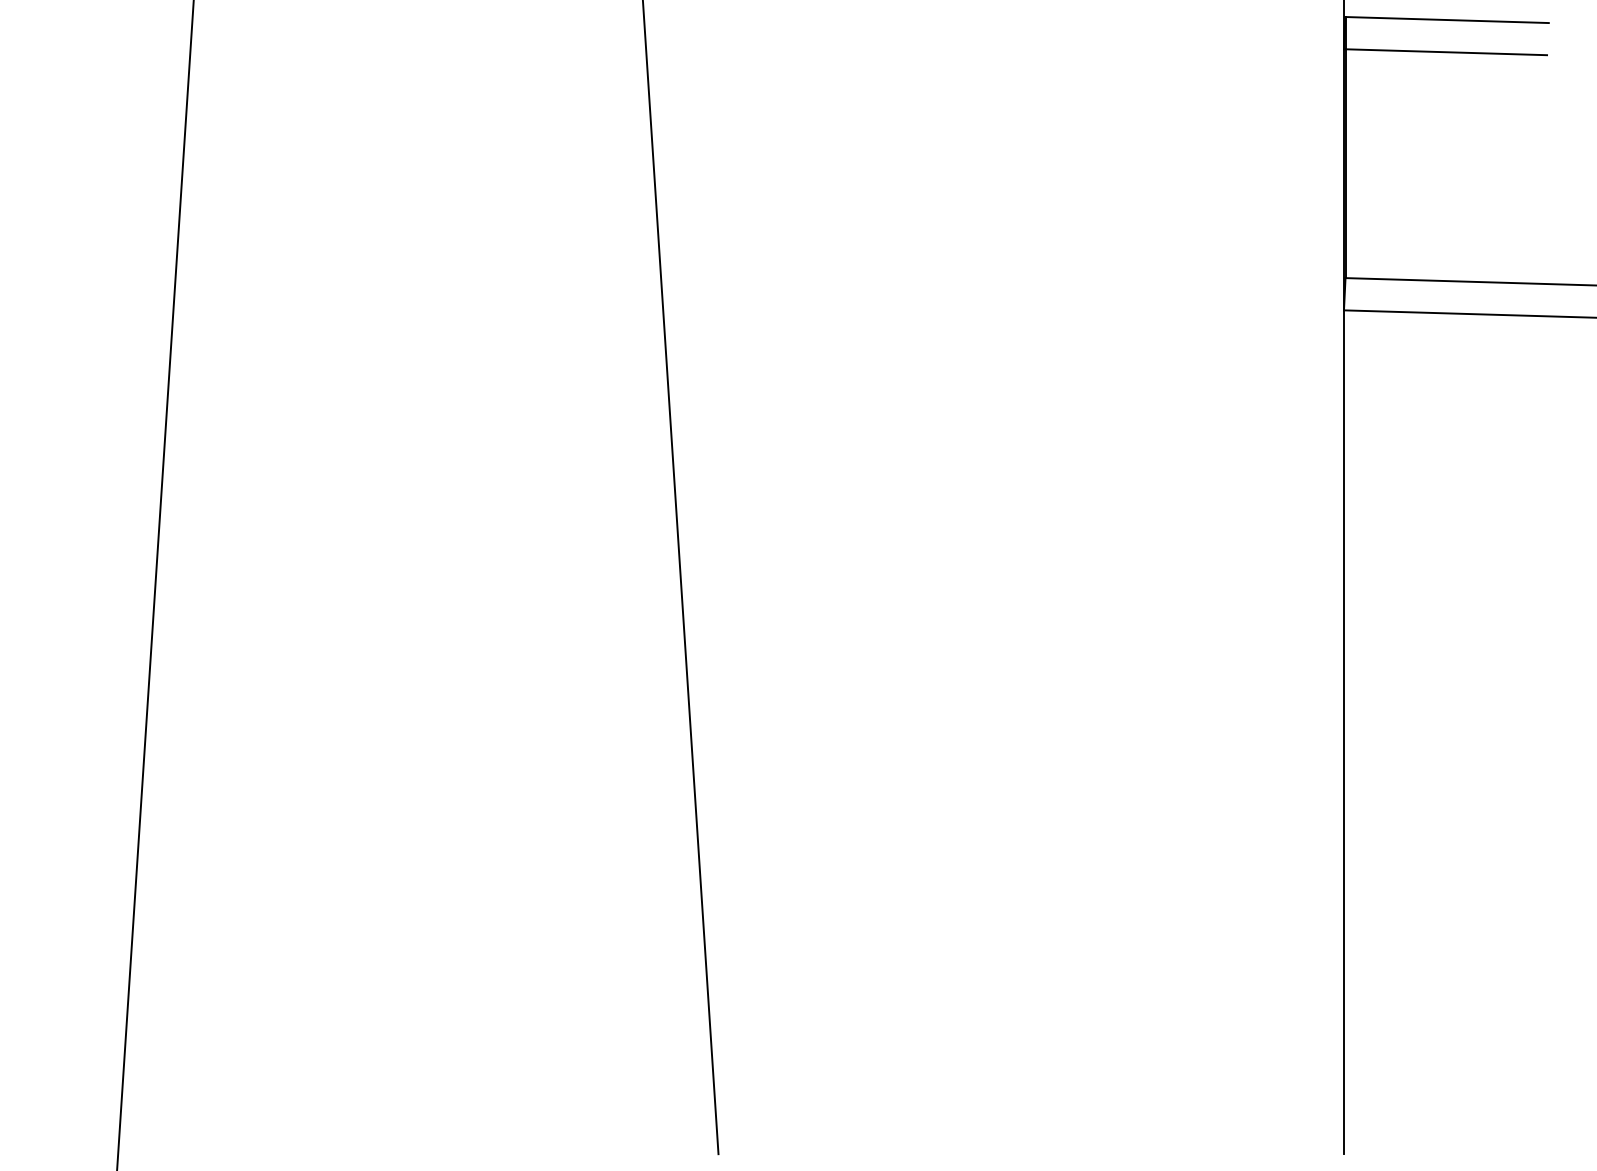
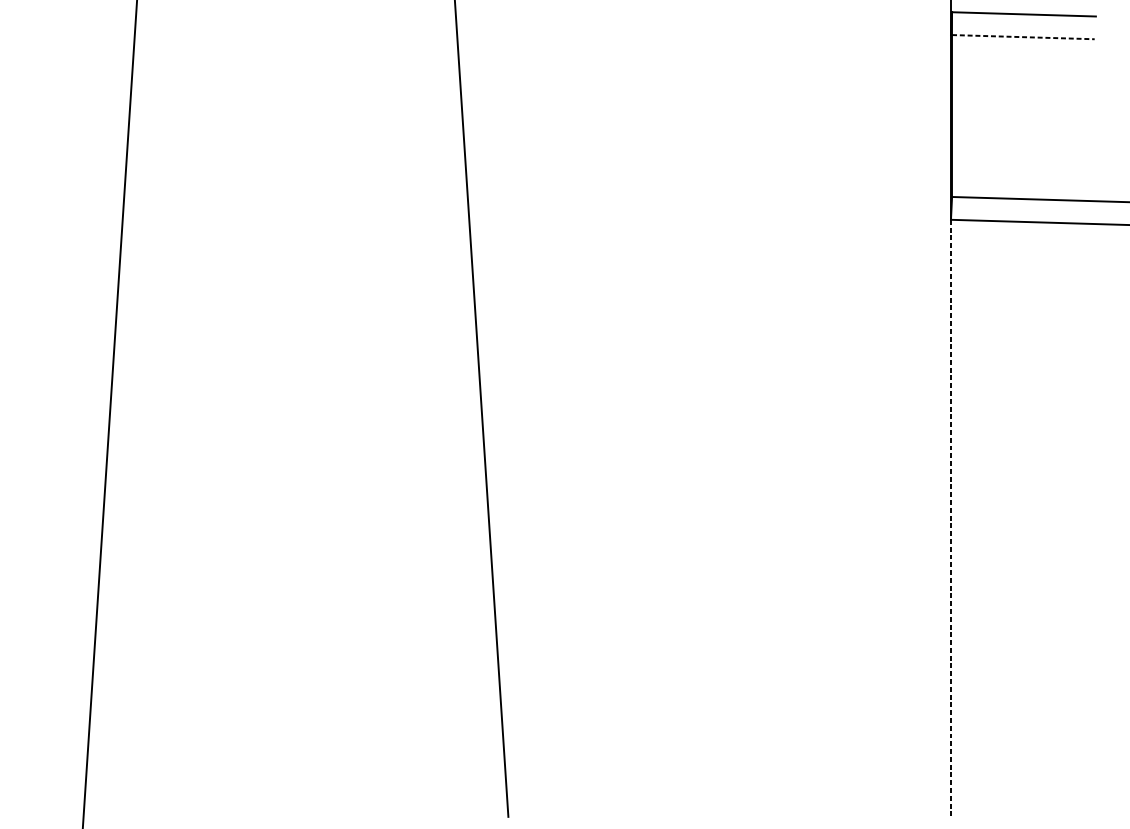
line: (1446, 52) -> (1023, 37), solid -> dashed
line: (1343, 732) -> (950, 518), solid -> dashed

